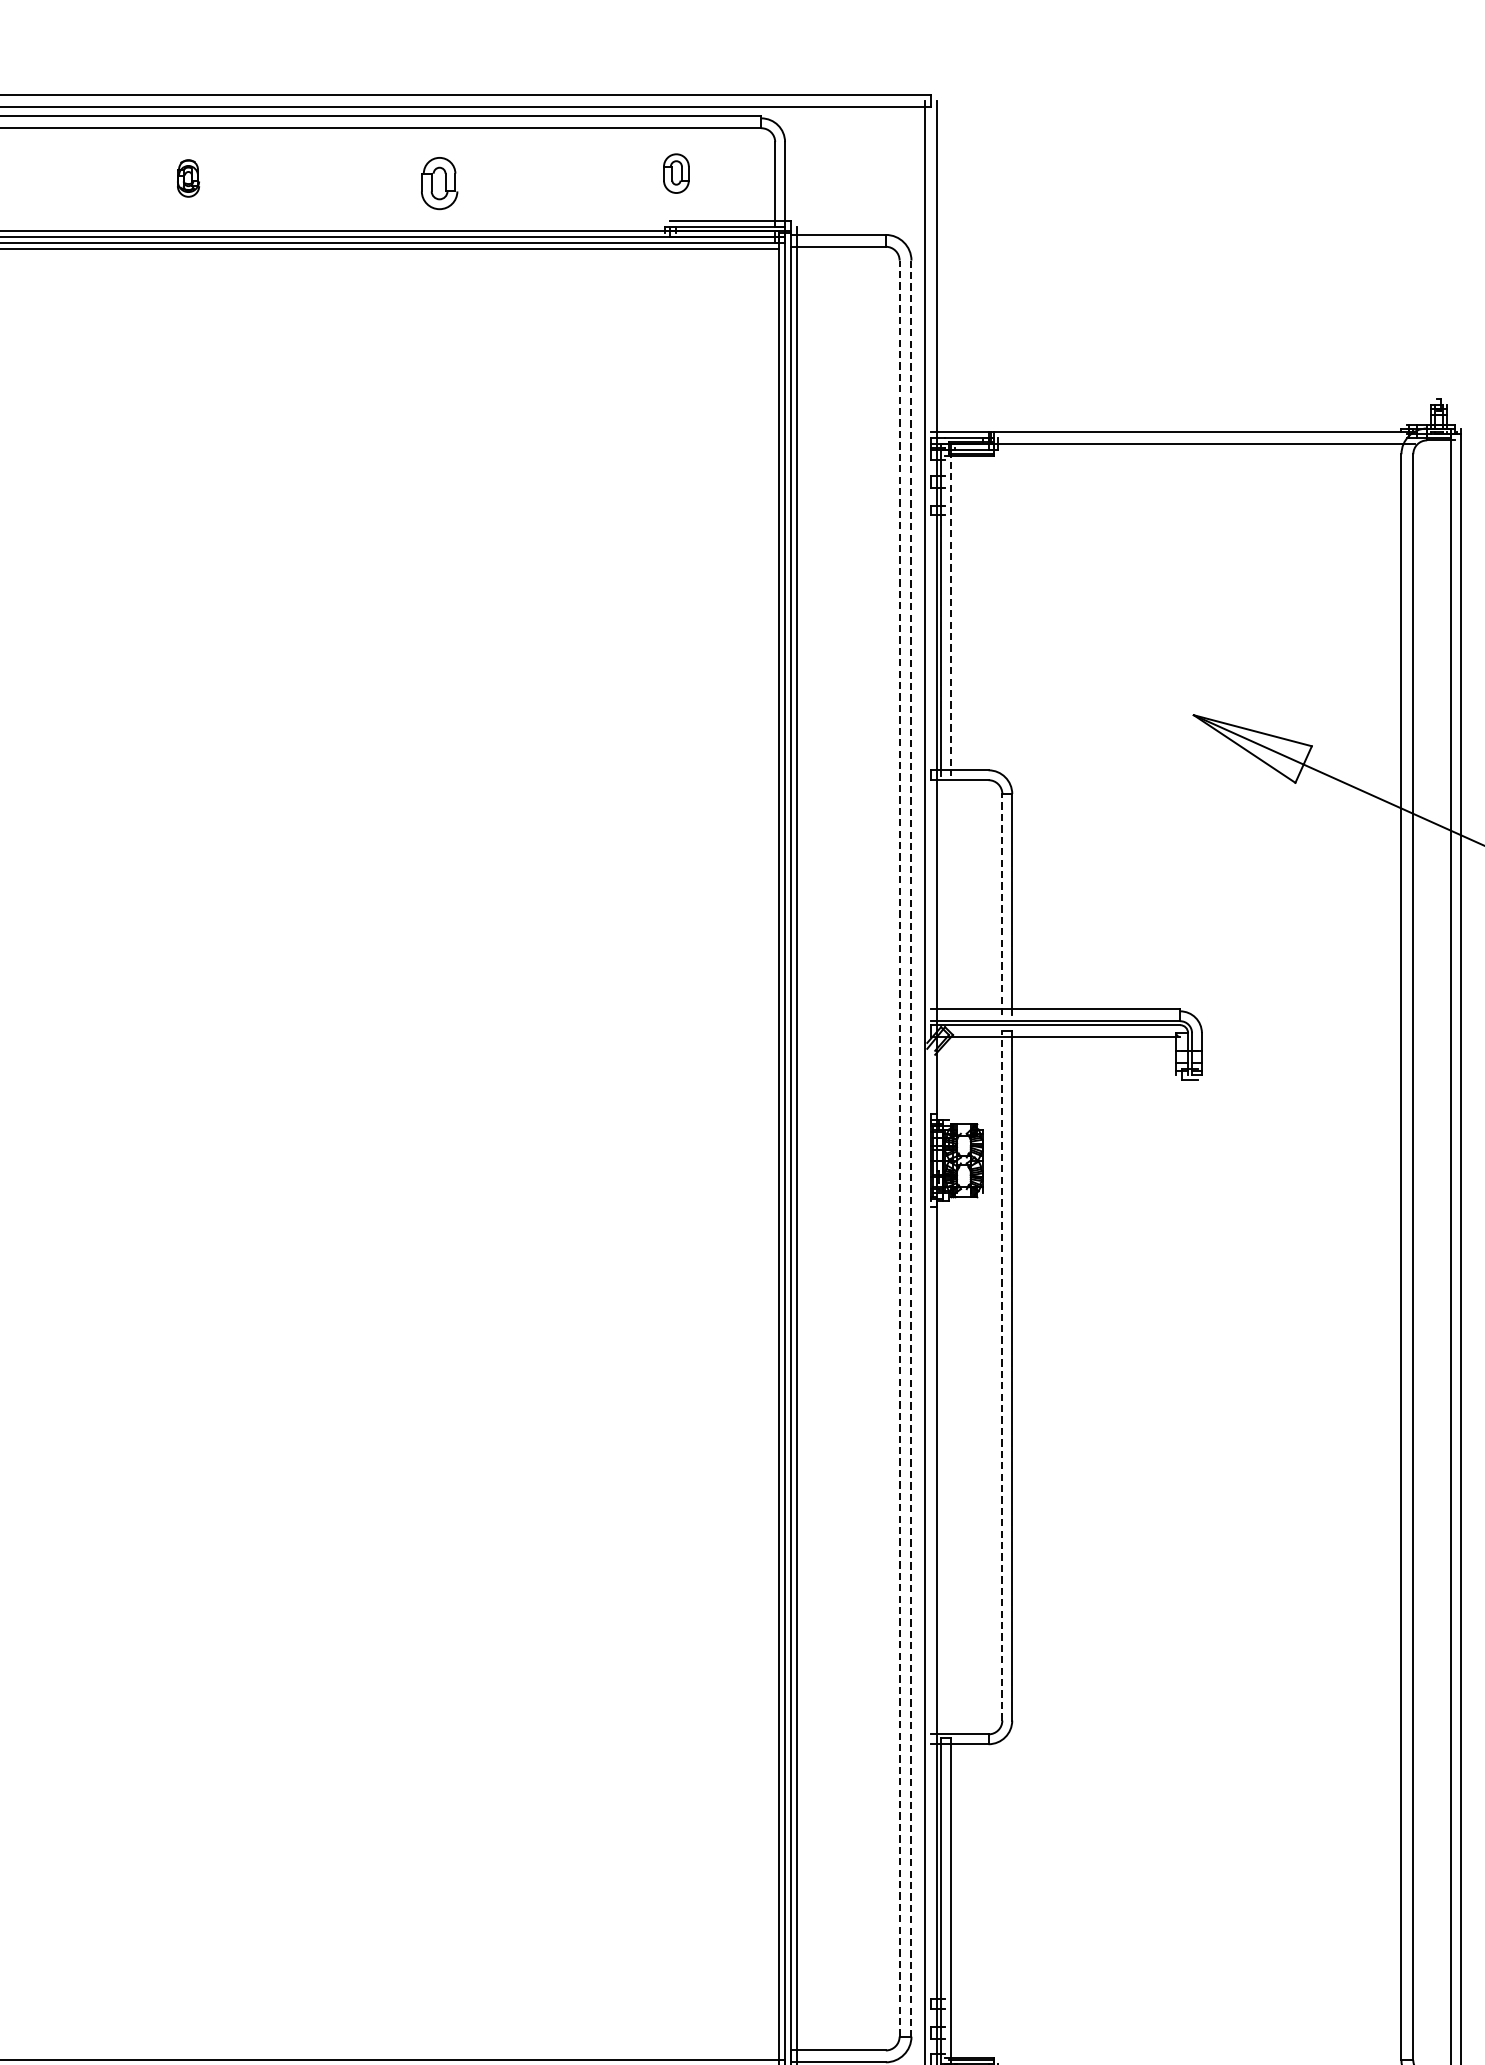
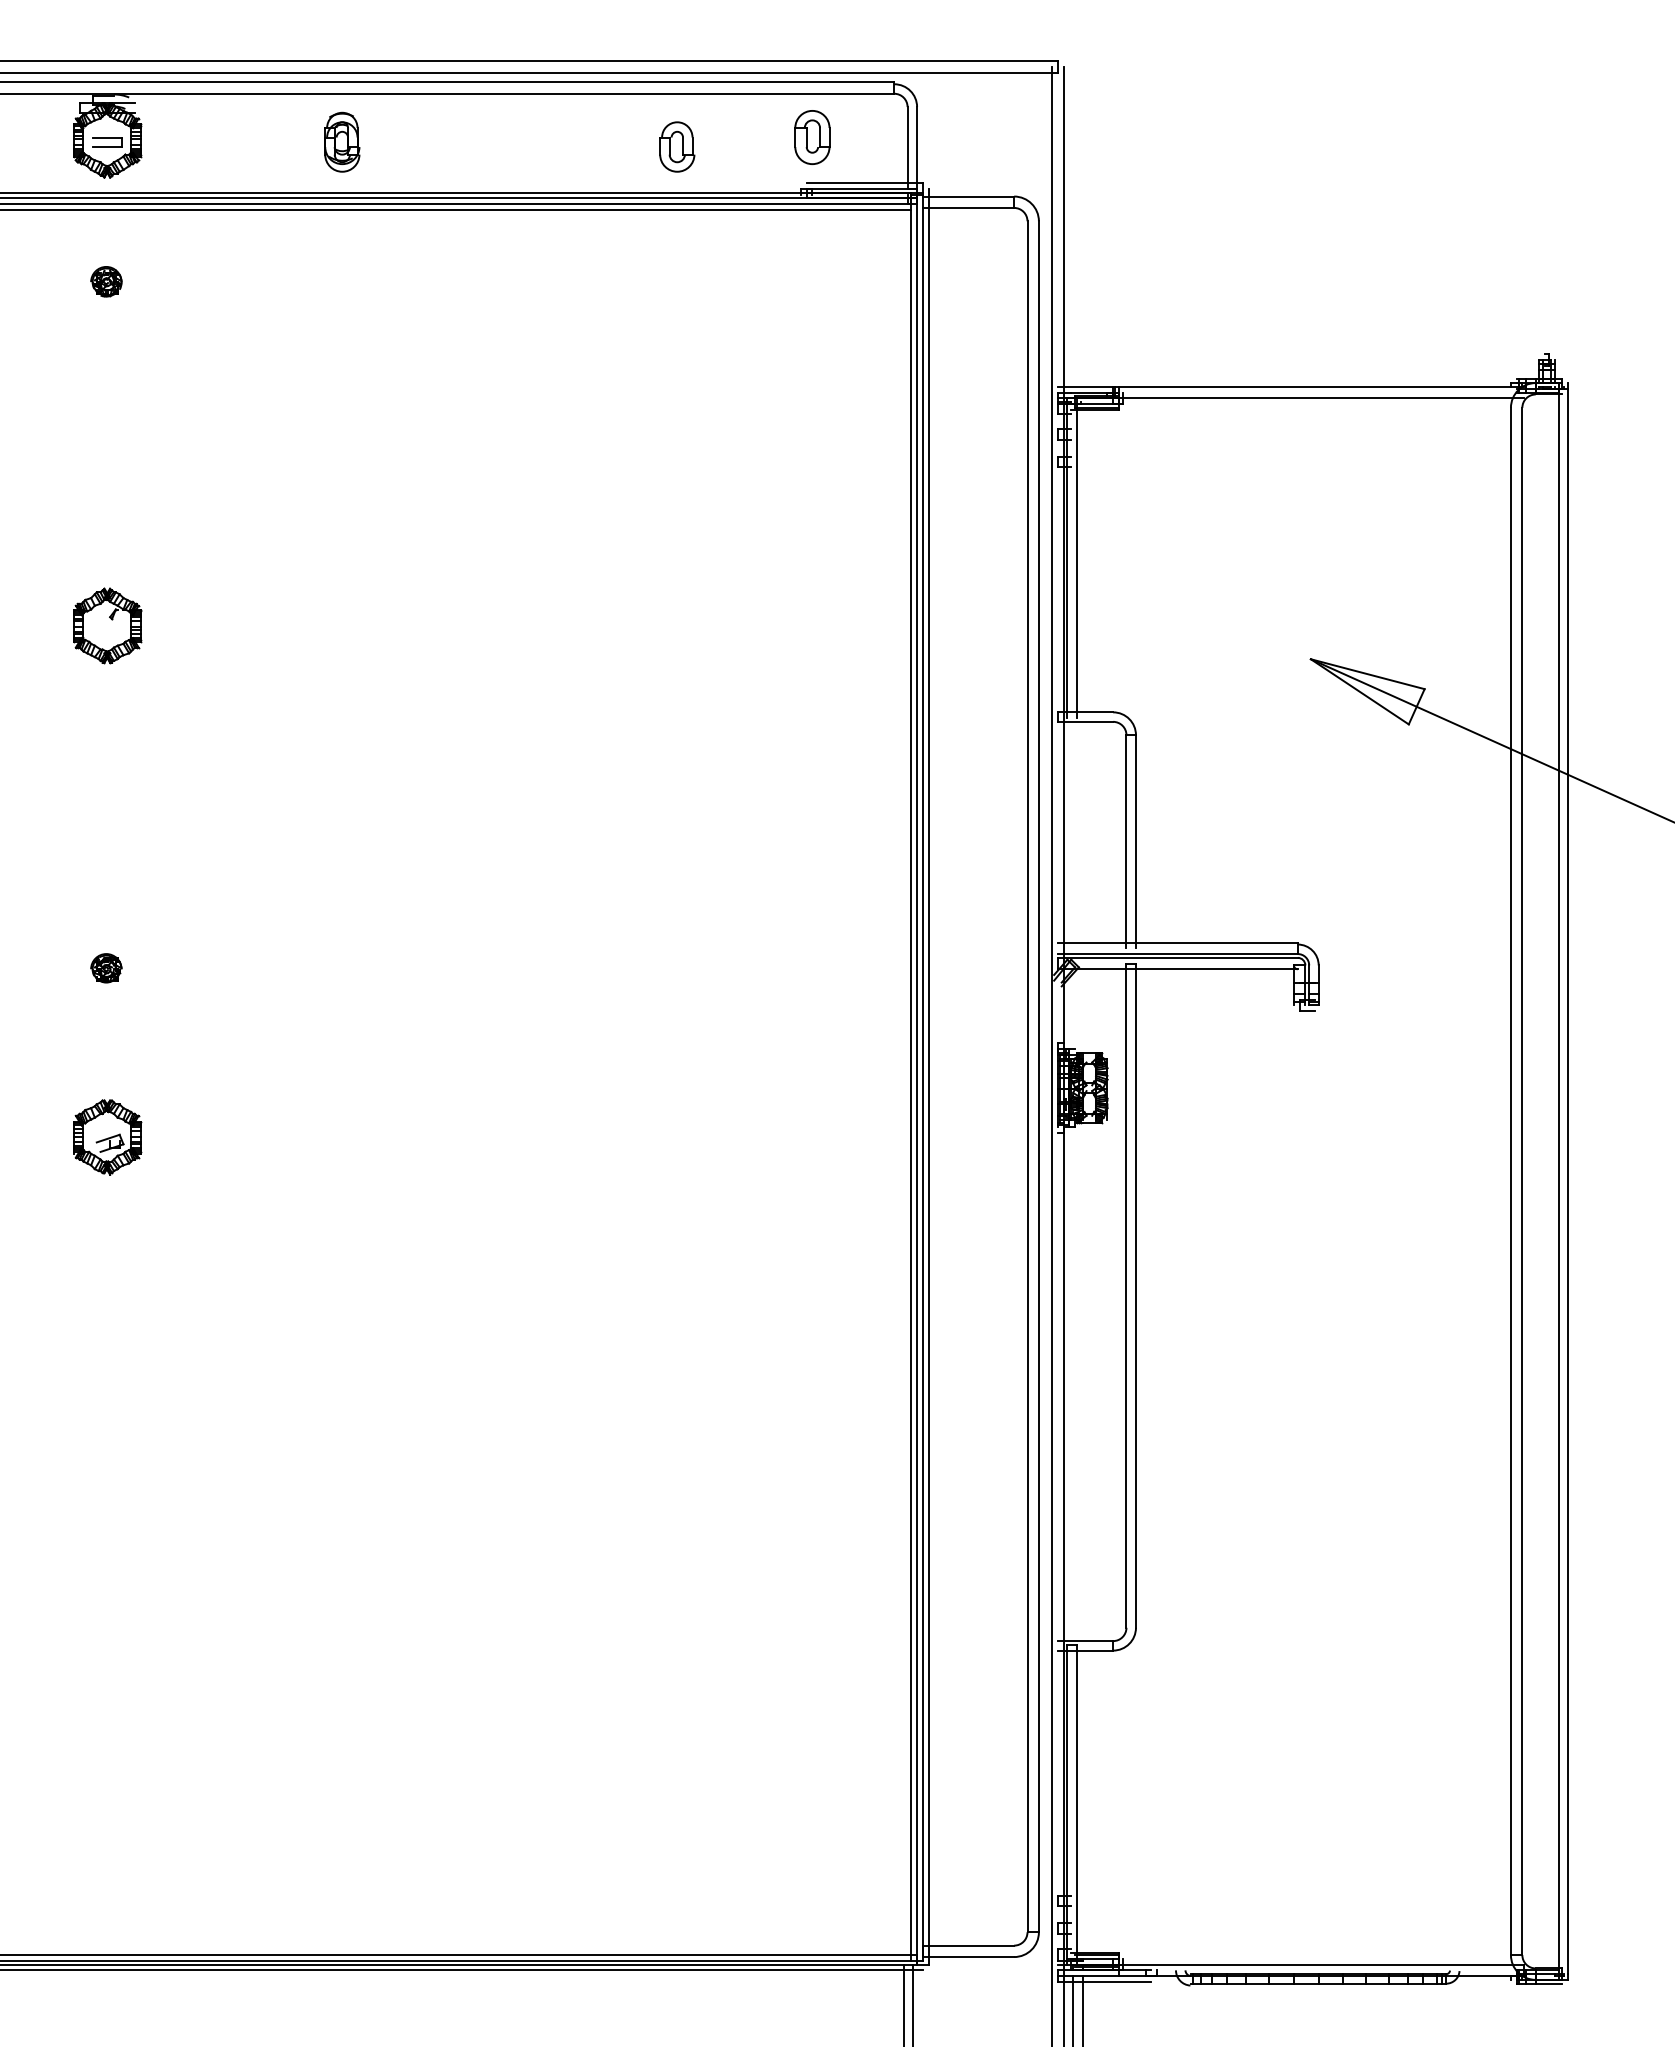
part: (676, 173) -> (812, 137), size x1.43
part: (188, 177) -> (342, 141), size x1.67
part: (439, 182) -> (677, 146), moved
line: (950, 613) -> (1076, 561), dashed -> solid
line: (1002, 904) -> (1126, 841), dashed -> solid
line: (899, 1148) -> (1027, 1076), dashed -> solid
line: (911, 1148) -> (1038, 1076), dashed -> solid
line: (1002, 1375) -> (1126, 1295), dashed -> solid

